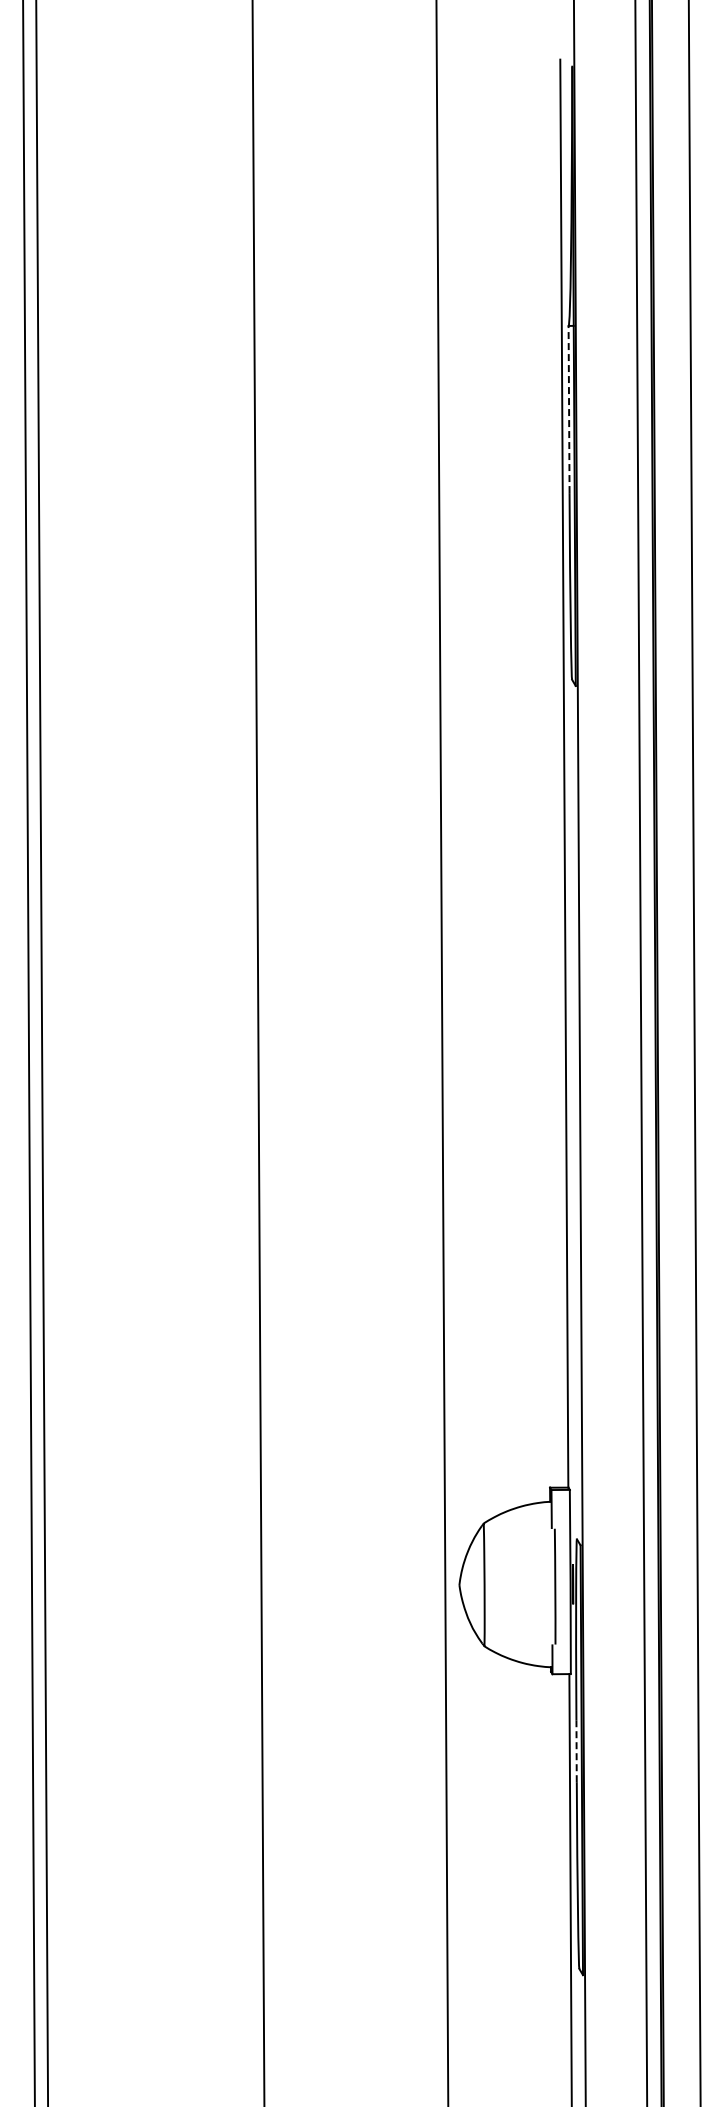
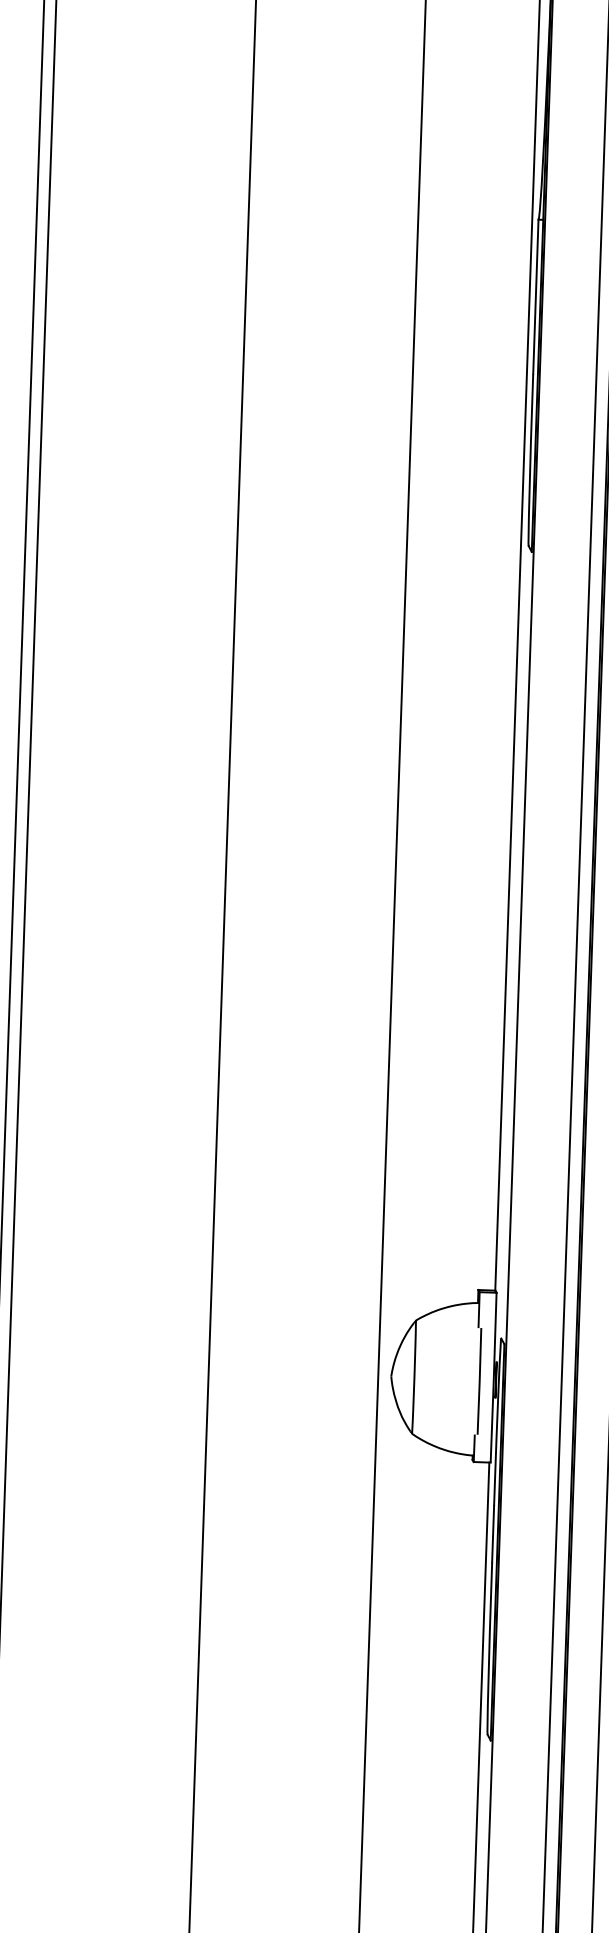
line: (569, 409) -> (536, 296), dashed -> solid
line: (576, 1751) -> (493, 1534), dashed -> solid

